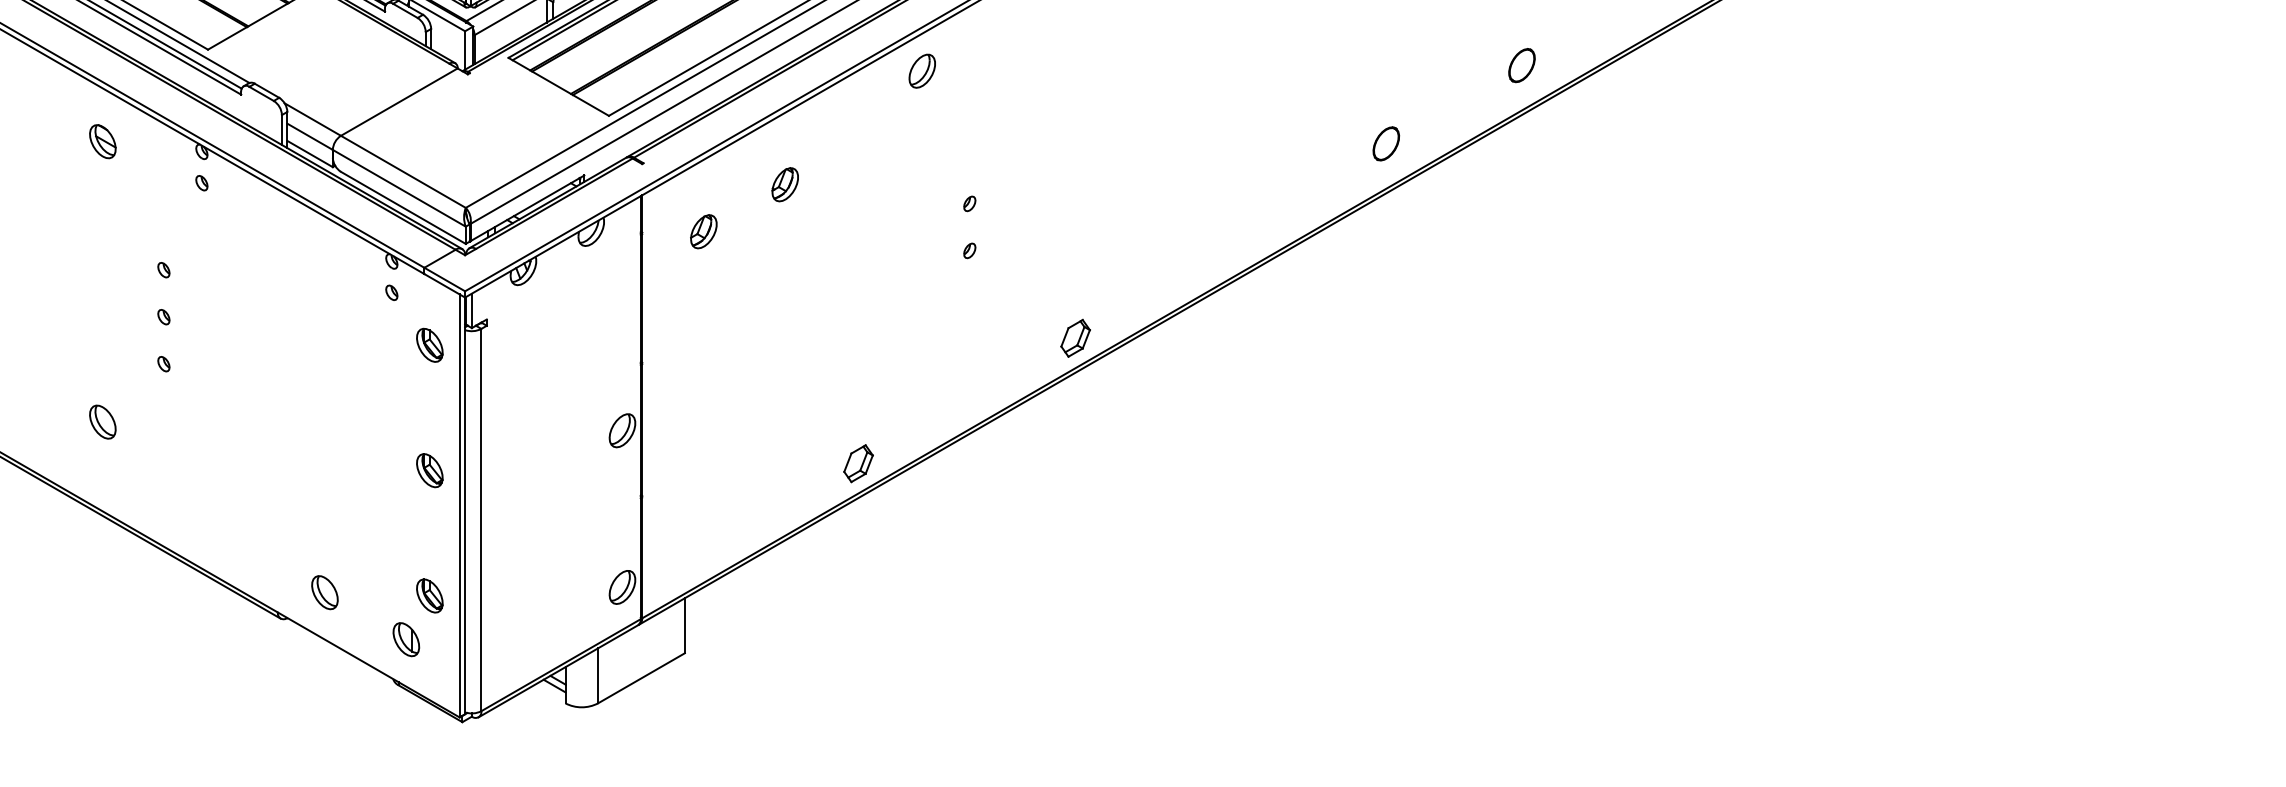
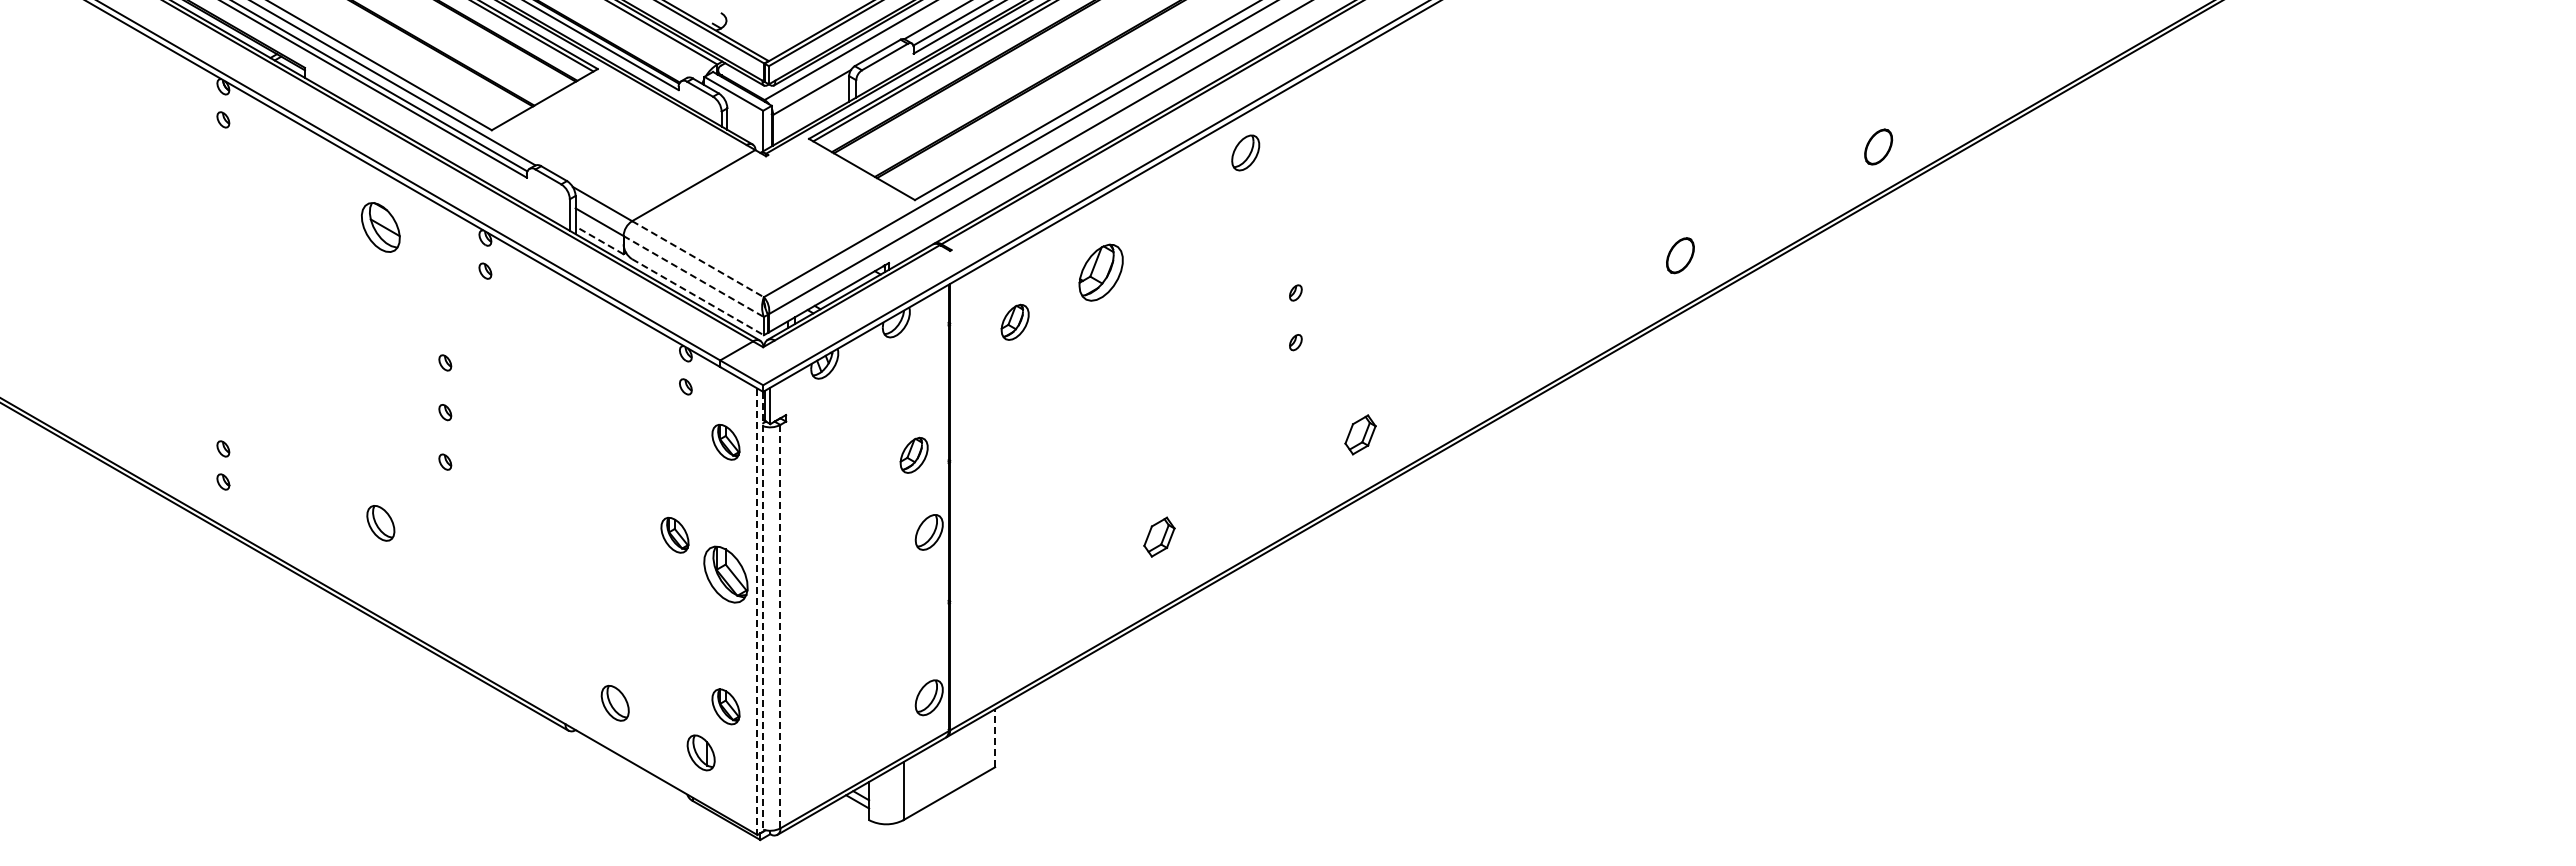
part: (102, 140) -> (380, 226), size x1.4
part: (1386, 143) -> (1680, 255), moved
line: (310, 154) -> (599, 240), solid -> dashed
line: (403, 172) -> (698, 259), solid -> dashed
part: (784, 184) -> (1100, 272), size x1.6
line: (400, 188) -> (694, 276), solid -> dashed
line: (403, 208) -> (698, 297), solid -> dashed
part: (1075, 337) -> (1360, 434), moved
part: (607, 356) -> (913, 454), added
part: (381, 433) -> (674, 535), added
part: (858, 463) -> (1159, 536), moved
part: (429, 470) -> (725, 574), size x1.6
line: (465, 505) -> (763, 611), solid -> dashed
line: (459, 506) -> (757, 612), solid -> dashed
line: (481, 519) -> (780, 626), solid -> dashed
line: (685, 625) -> (995, 737), solid -> dashed

